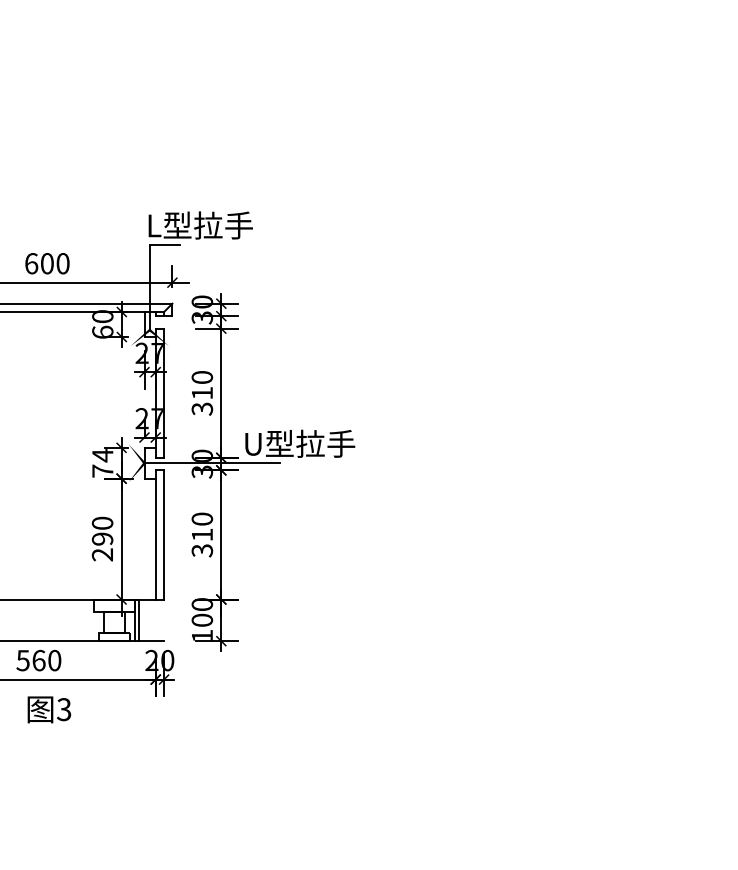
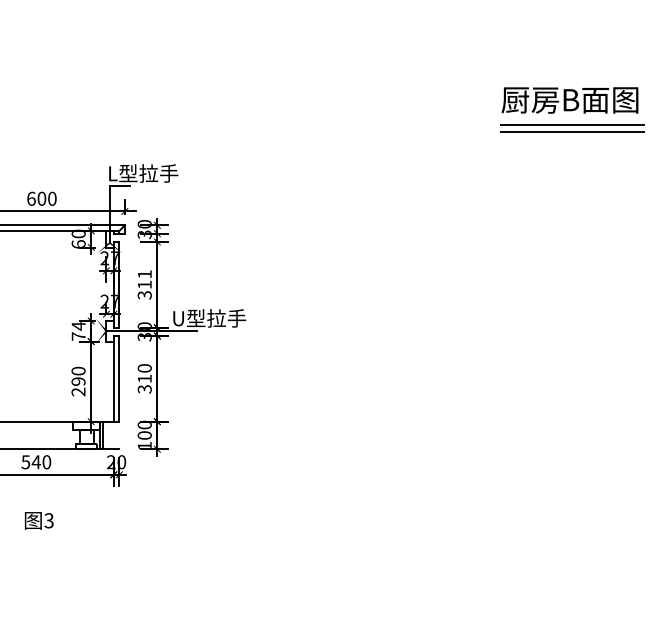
text: (201, 377) -> (144, 274), 310 -> 311
text: (37, 660) -> (35, 462), 560 -> 540
text: (49, 709) -> (39, 520), moved

